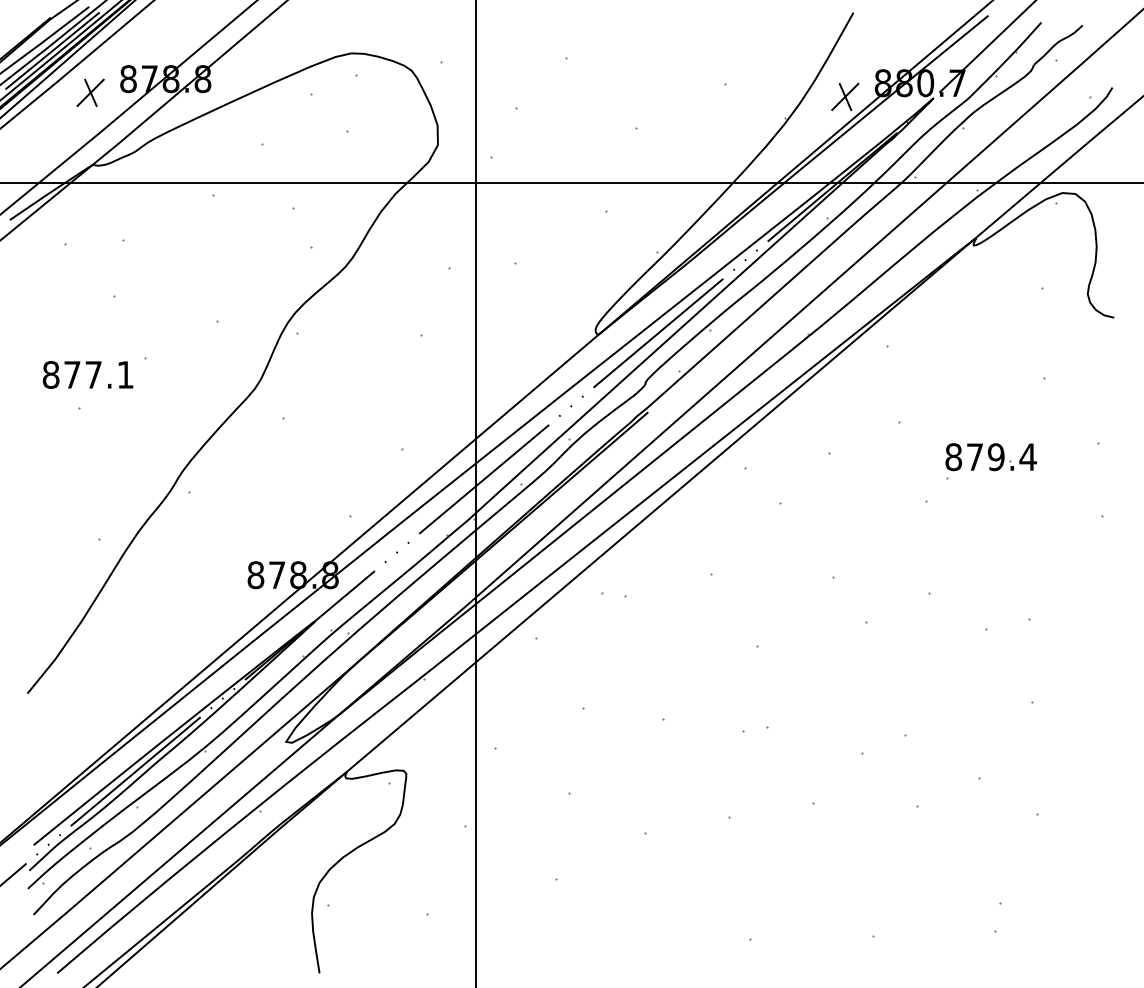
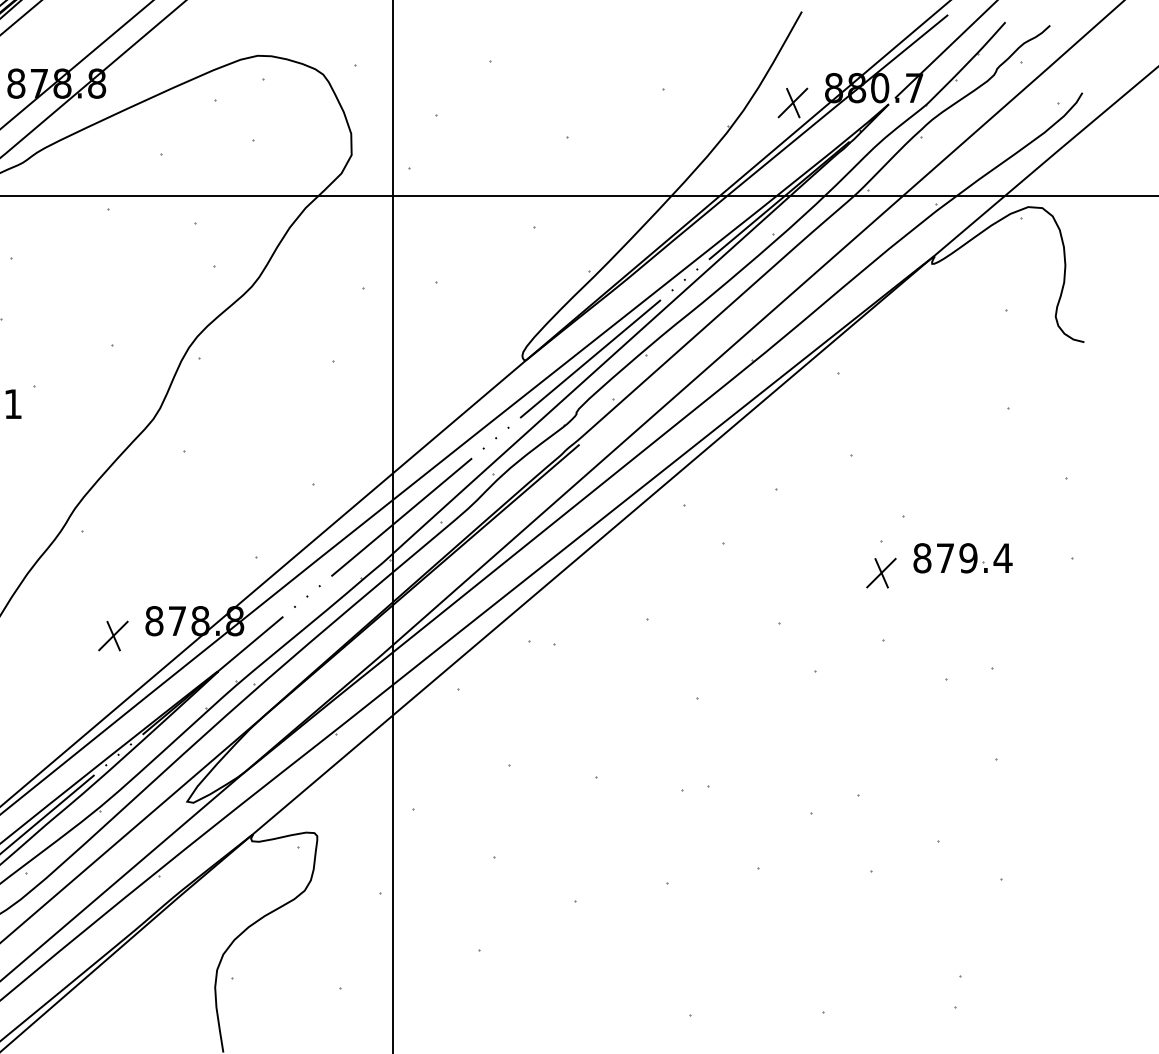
part: (990, 457) -> (962, 558), moved
part: (926, 530) -> (880, 572), added
part: (218, 588) -> (113, 635), added

